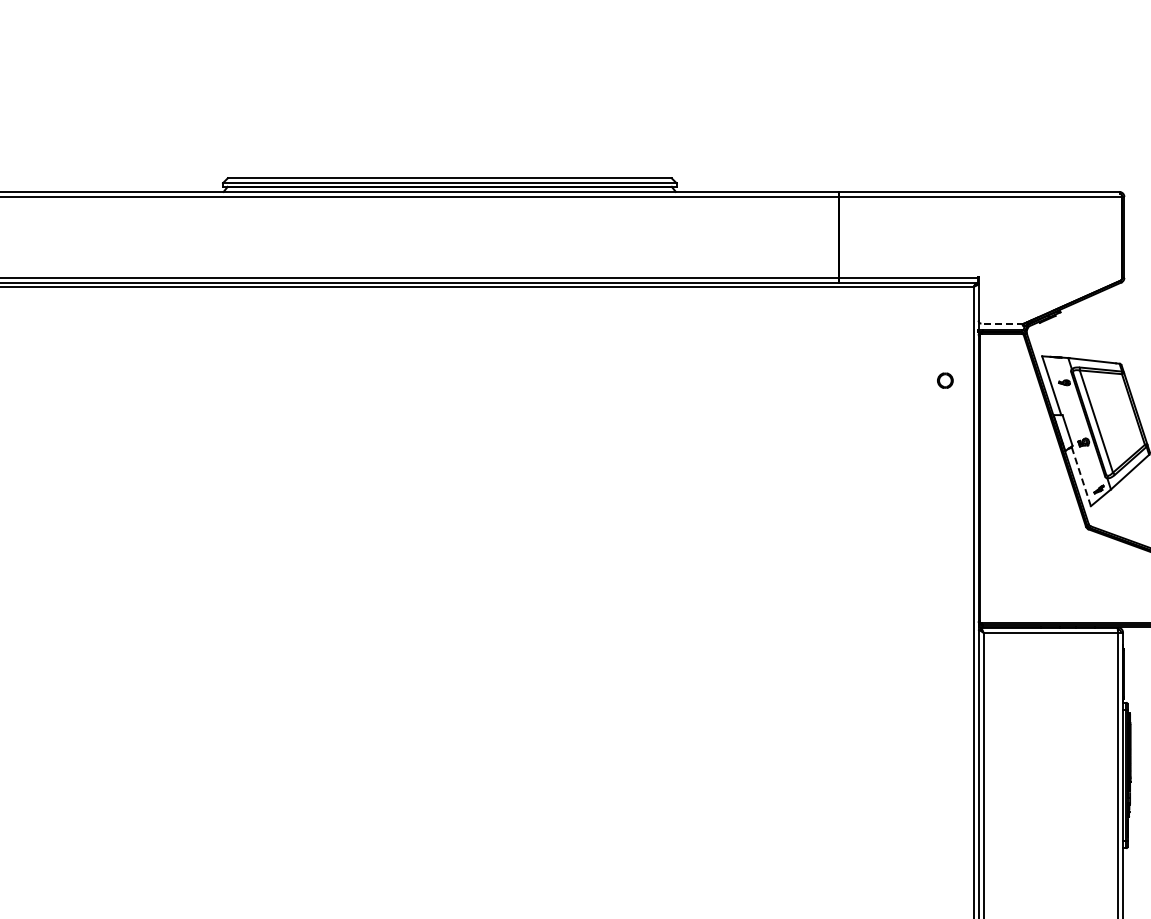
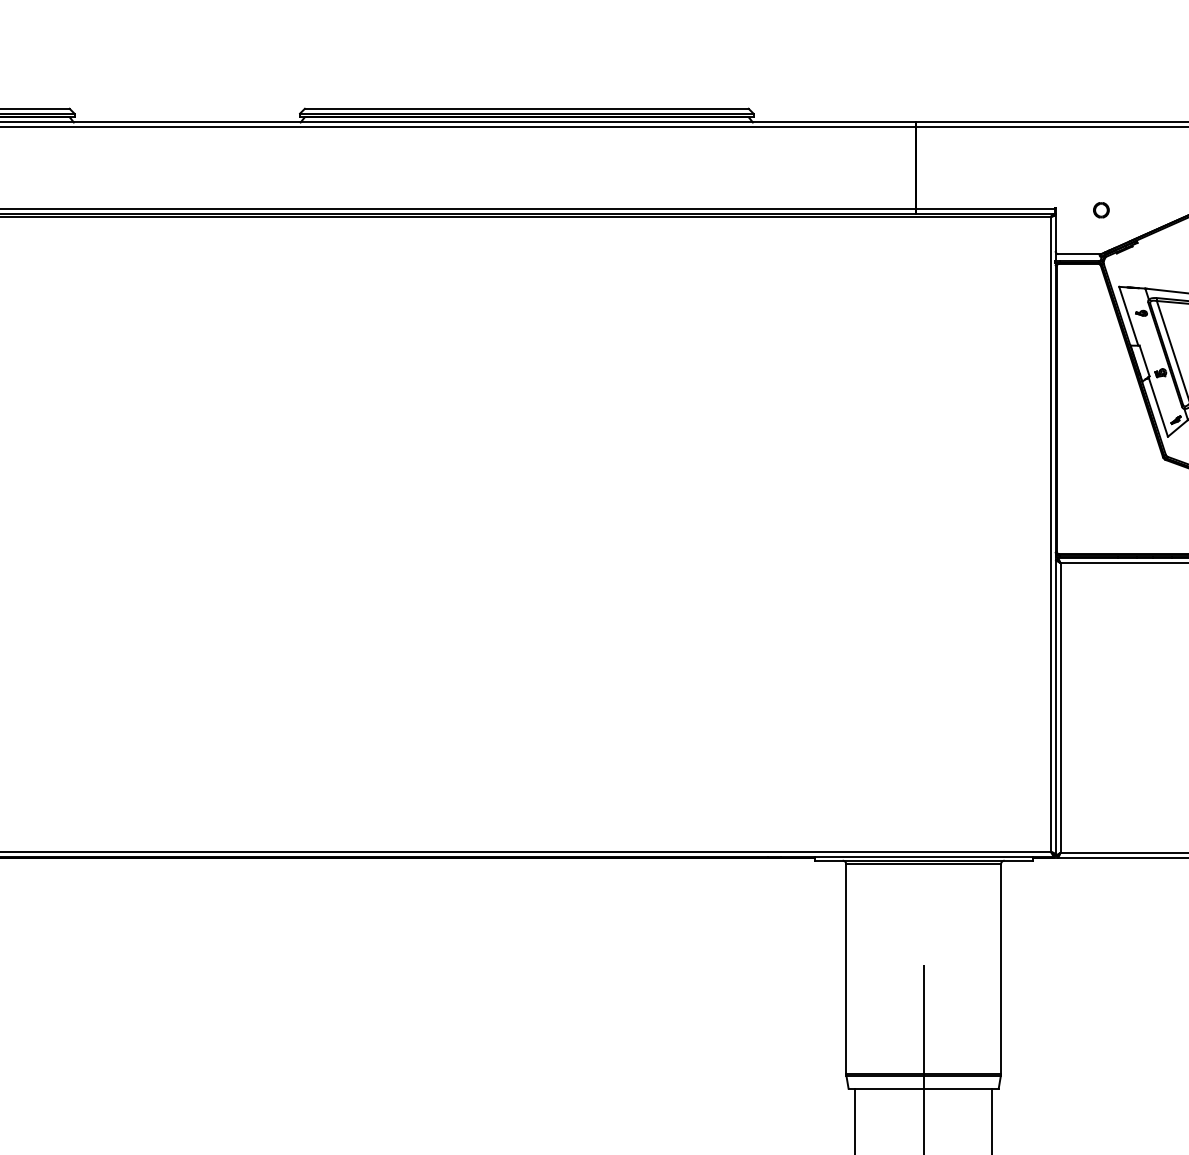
line: (1002, 323) -> (1079, 254), dashed -> solid
part: (945, 380) -> (1101, 210), moved
line: (1081, 475) -> (1158, 406), dashed -> solid

